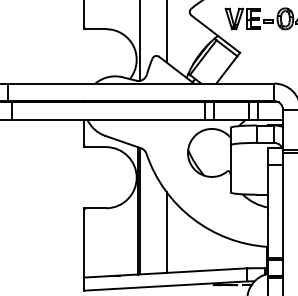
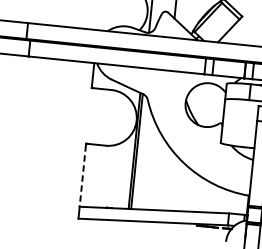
line: (166, 232) -> (158, 173), removed
line: (84, 243) -> (83, 175), solid -> dashed

